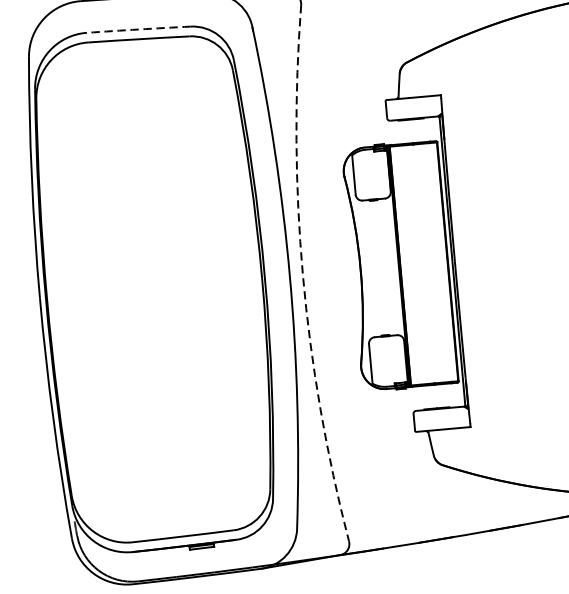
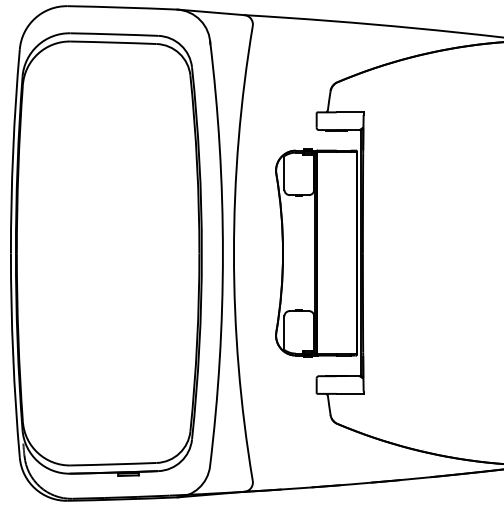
arc: (139, 29) -> (114, 34), dashed -> solid
arc: (302, 275) -> (233, 253), dashed -> solid

